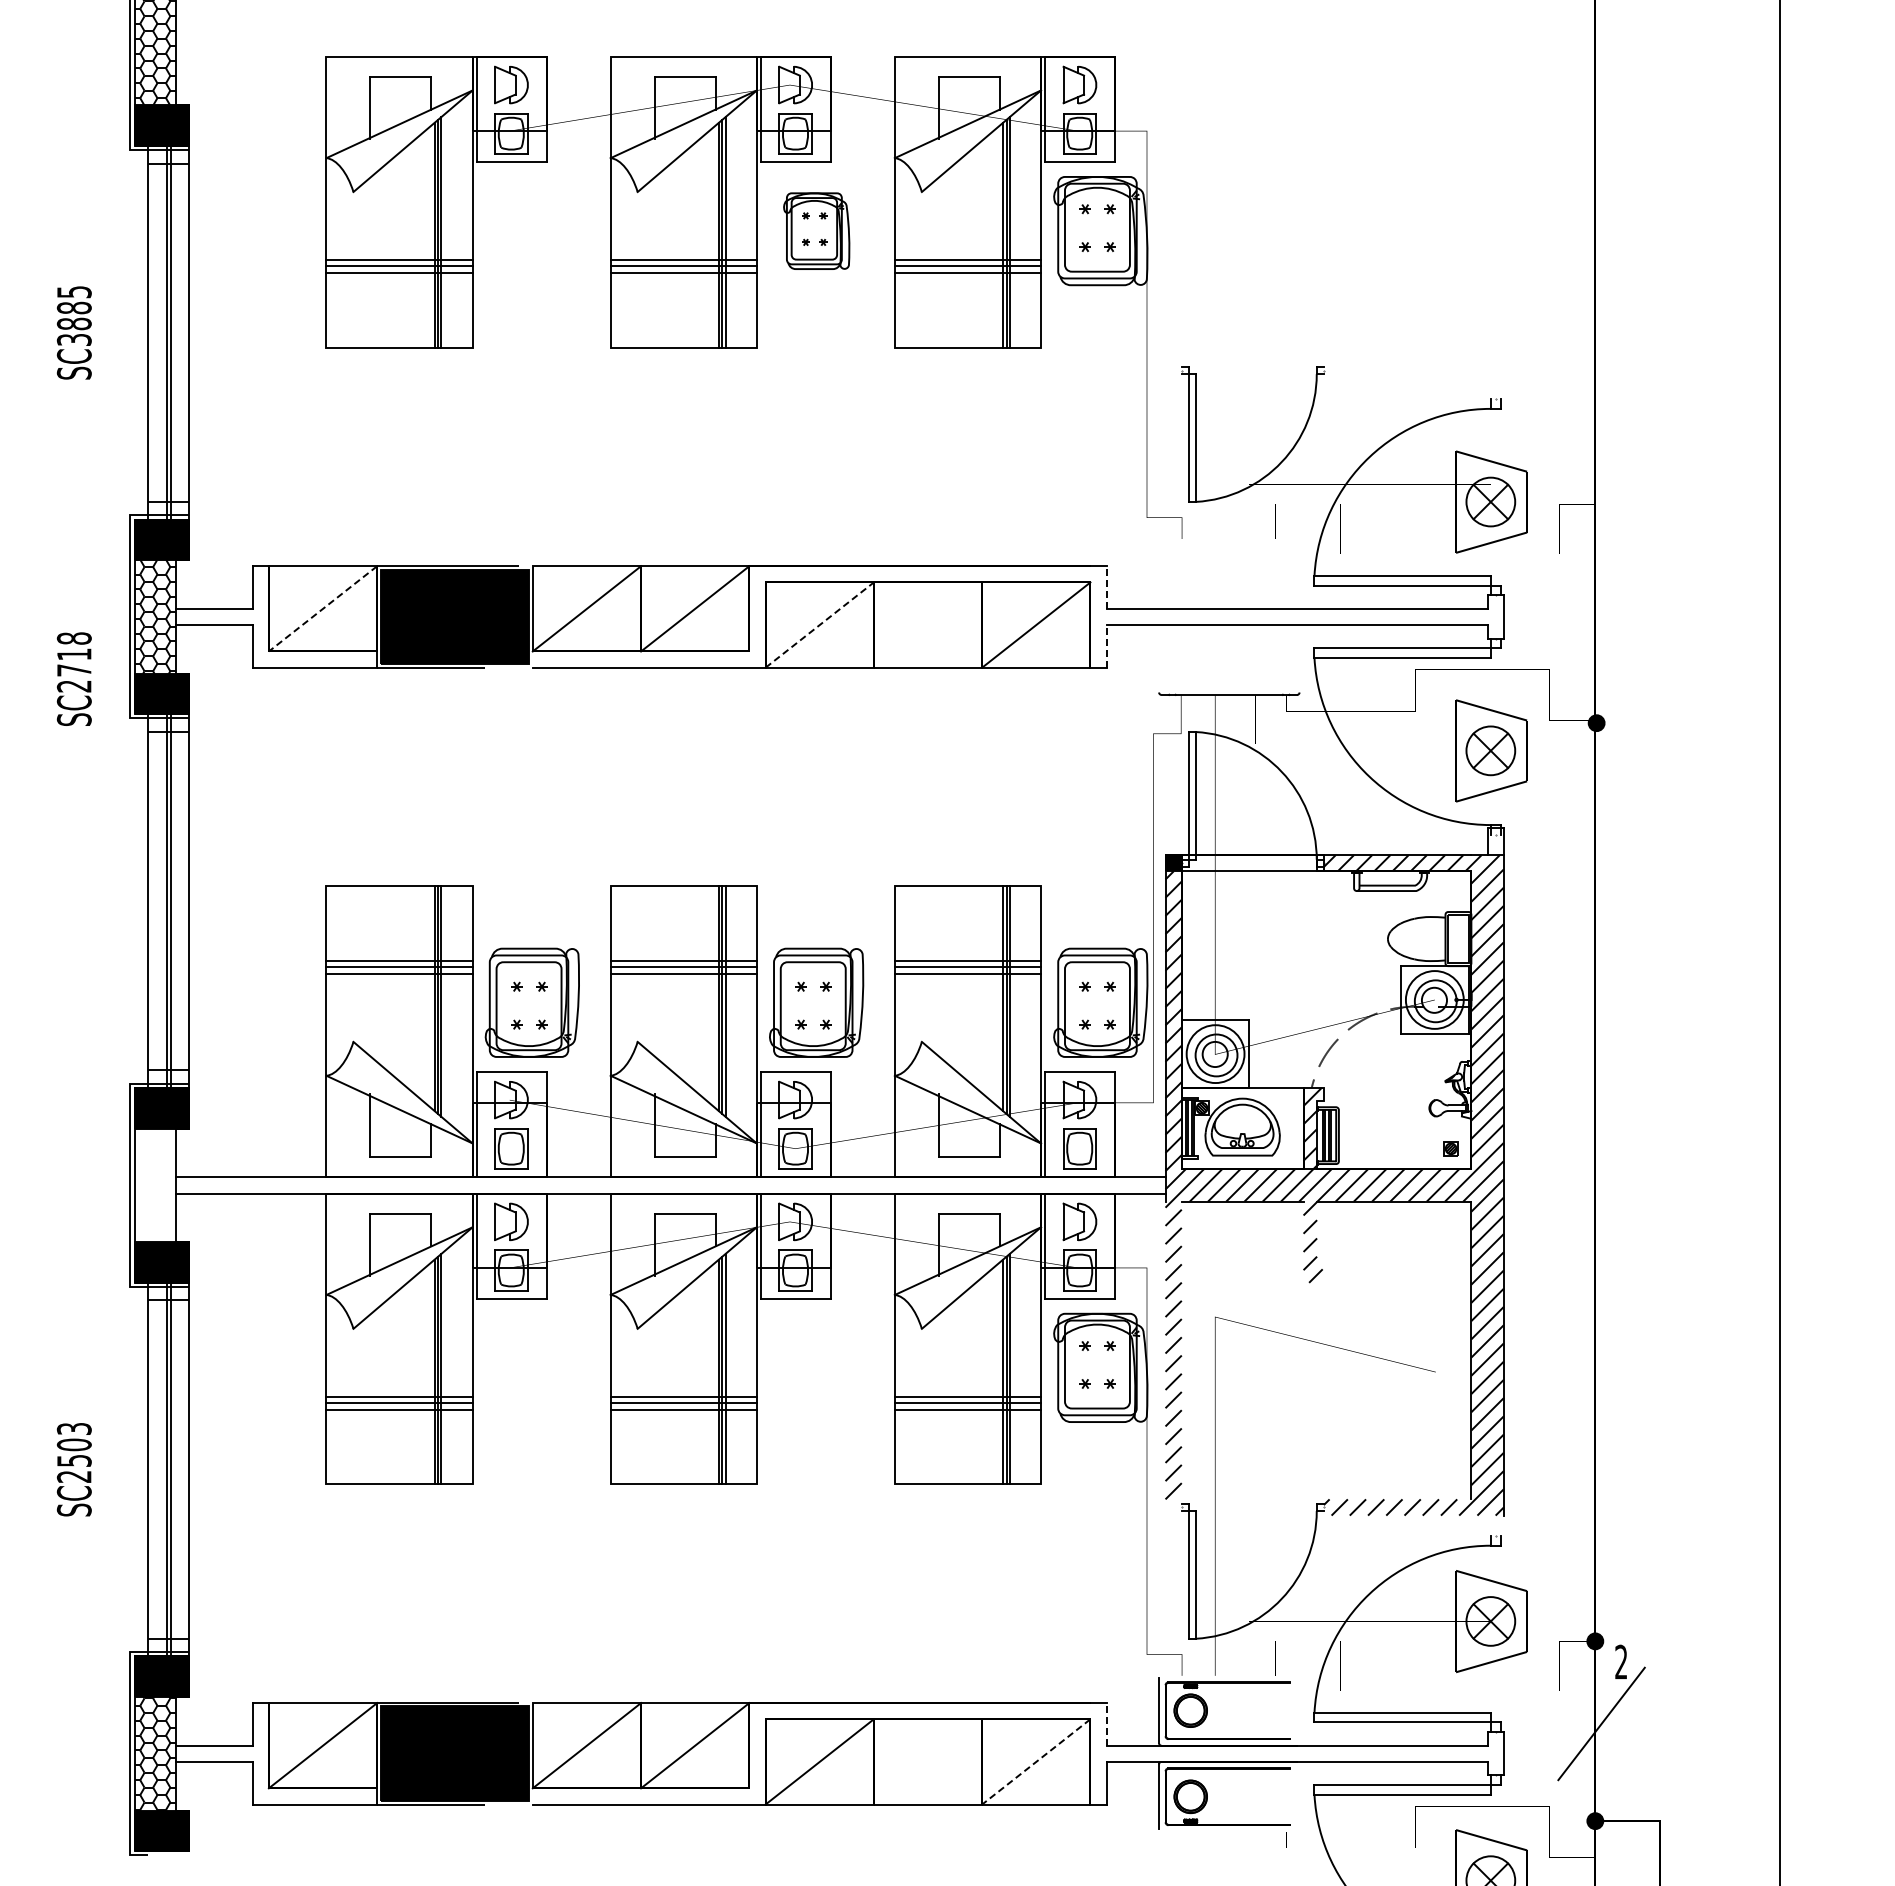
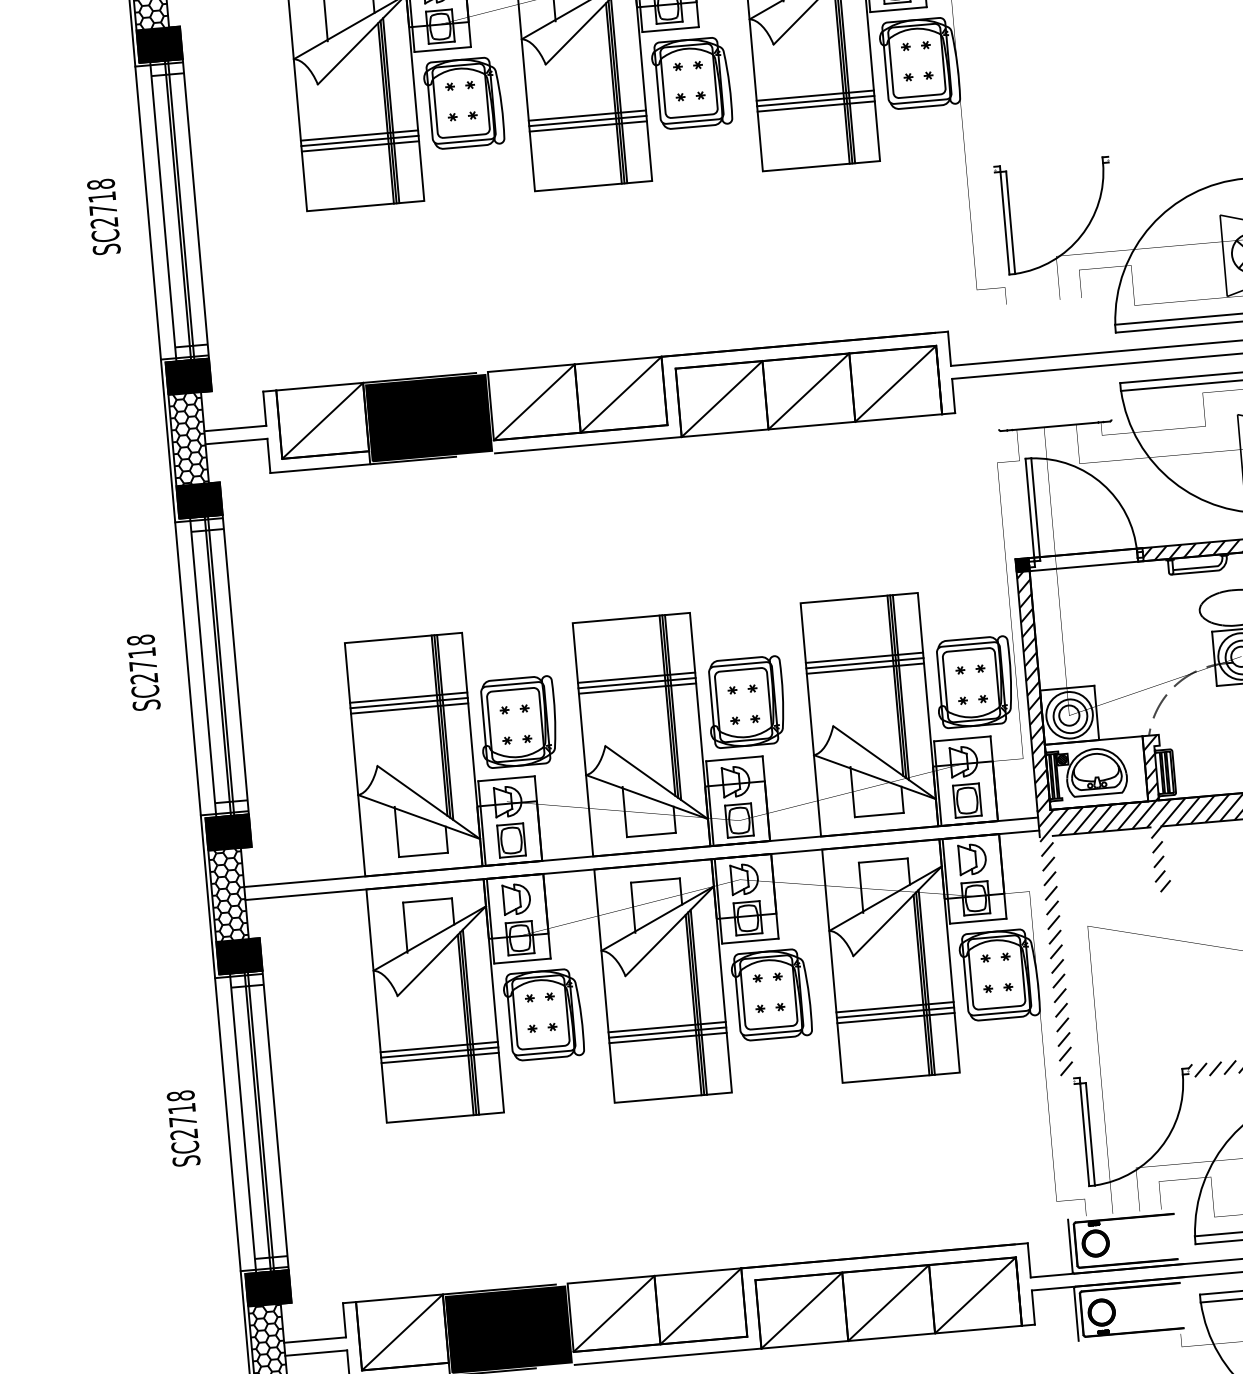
part: (531, 231) -> (463, 103), added
part: (816, 231) -> (691, 83), size x1.43
text: (73, 315) -> (102, 203), SC3885 -> SC2718
line: (129, 332) -> (148, 212), added
line: (1106, 587) -> (949, 348), dashed -> solid
line: (323, 608) -> (323, 420), dashed -> solid
line: (927, 624) -> (808, 391), added
line: (819, 625) -> (721, 399), dashed -> solid
line: (1106, 645) -> (953, 395), dashed -> solid
text: (73, 678) -> (143, 672), moved
line: (129, 900) -> (187, 668), added
hatch: (154, 1185) -> (228, 895), added
part: (531, 1367) -> (543, 1014), added
part: (816, 1367) -> (771, 994), added
text: (73, 1444) -> (181, 1108), SC2503 -> SC2718
line: (129, 1469) -> (227, 1124), added
line: (1106, 1723) -> (1029, 1259), dashed -> solid
line: (927, 1761) -> (888, 1302), added
line: (1036, 1761) -> (975, 1295), dashed -> solid

